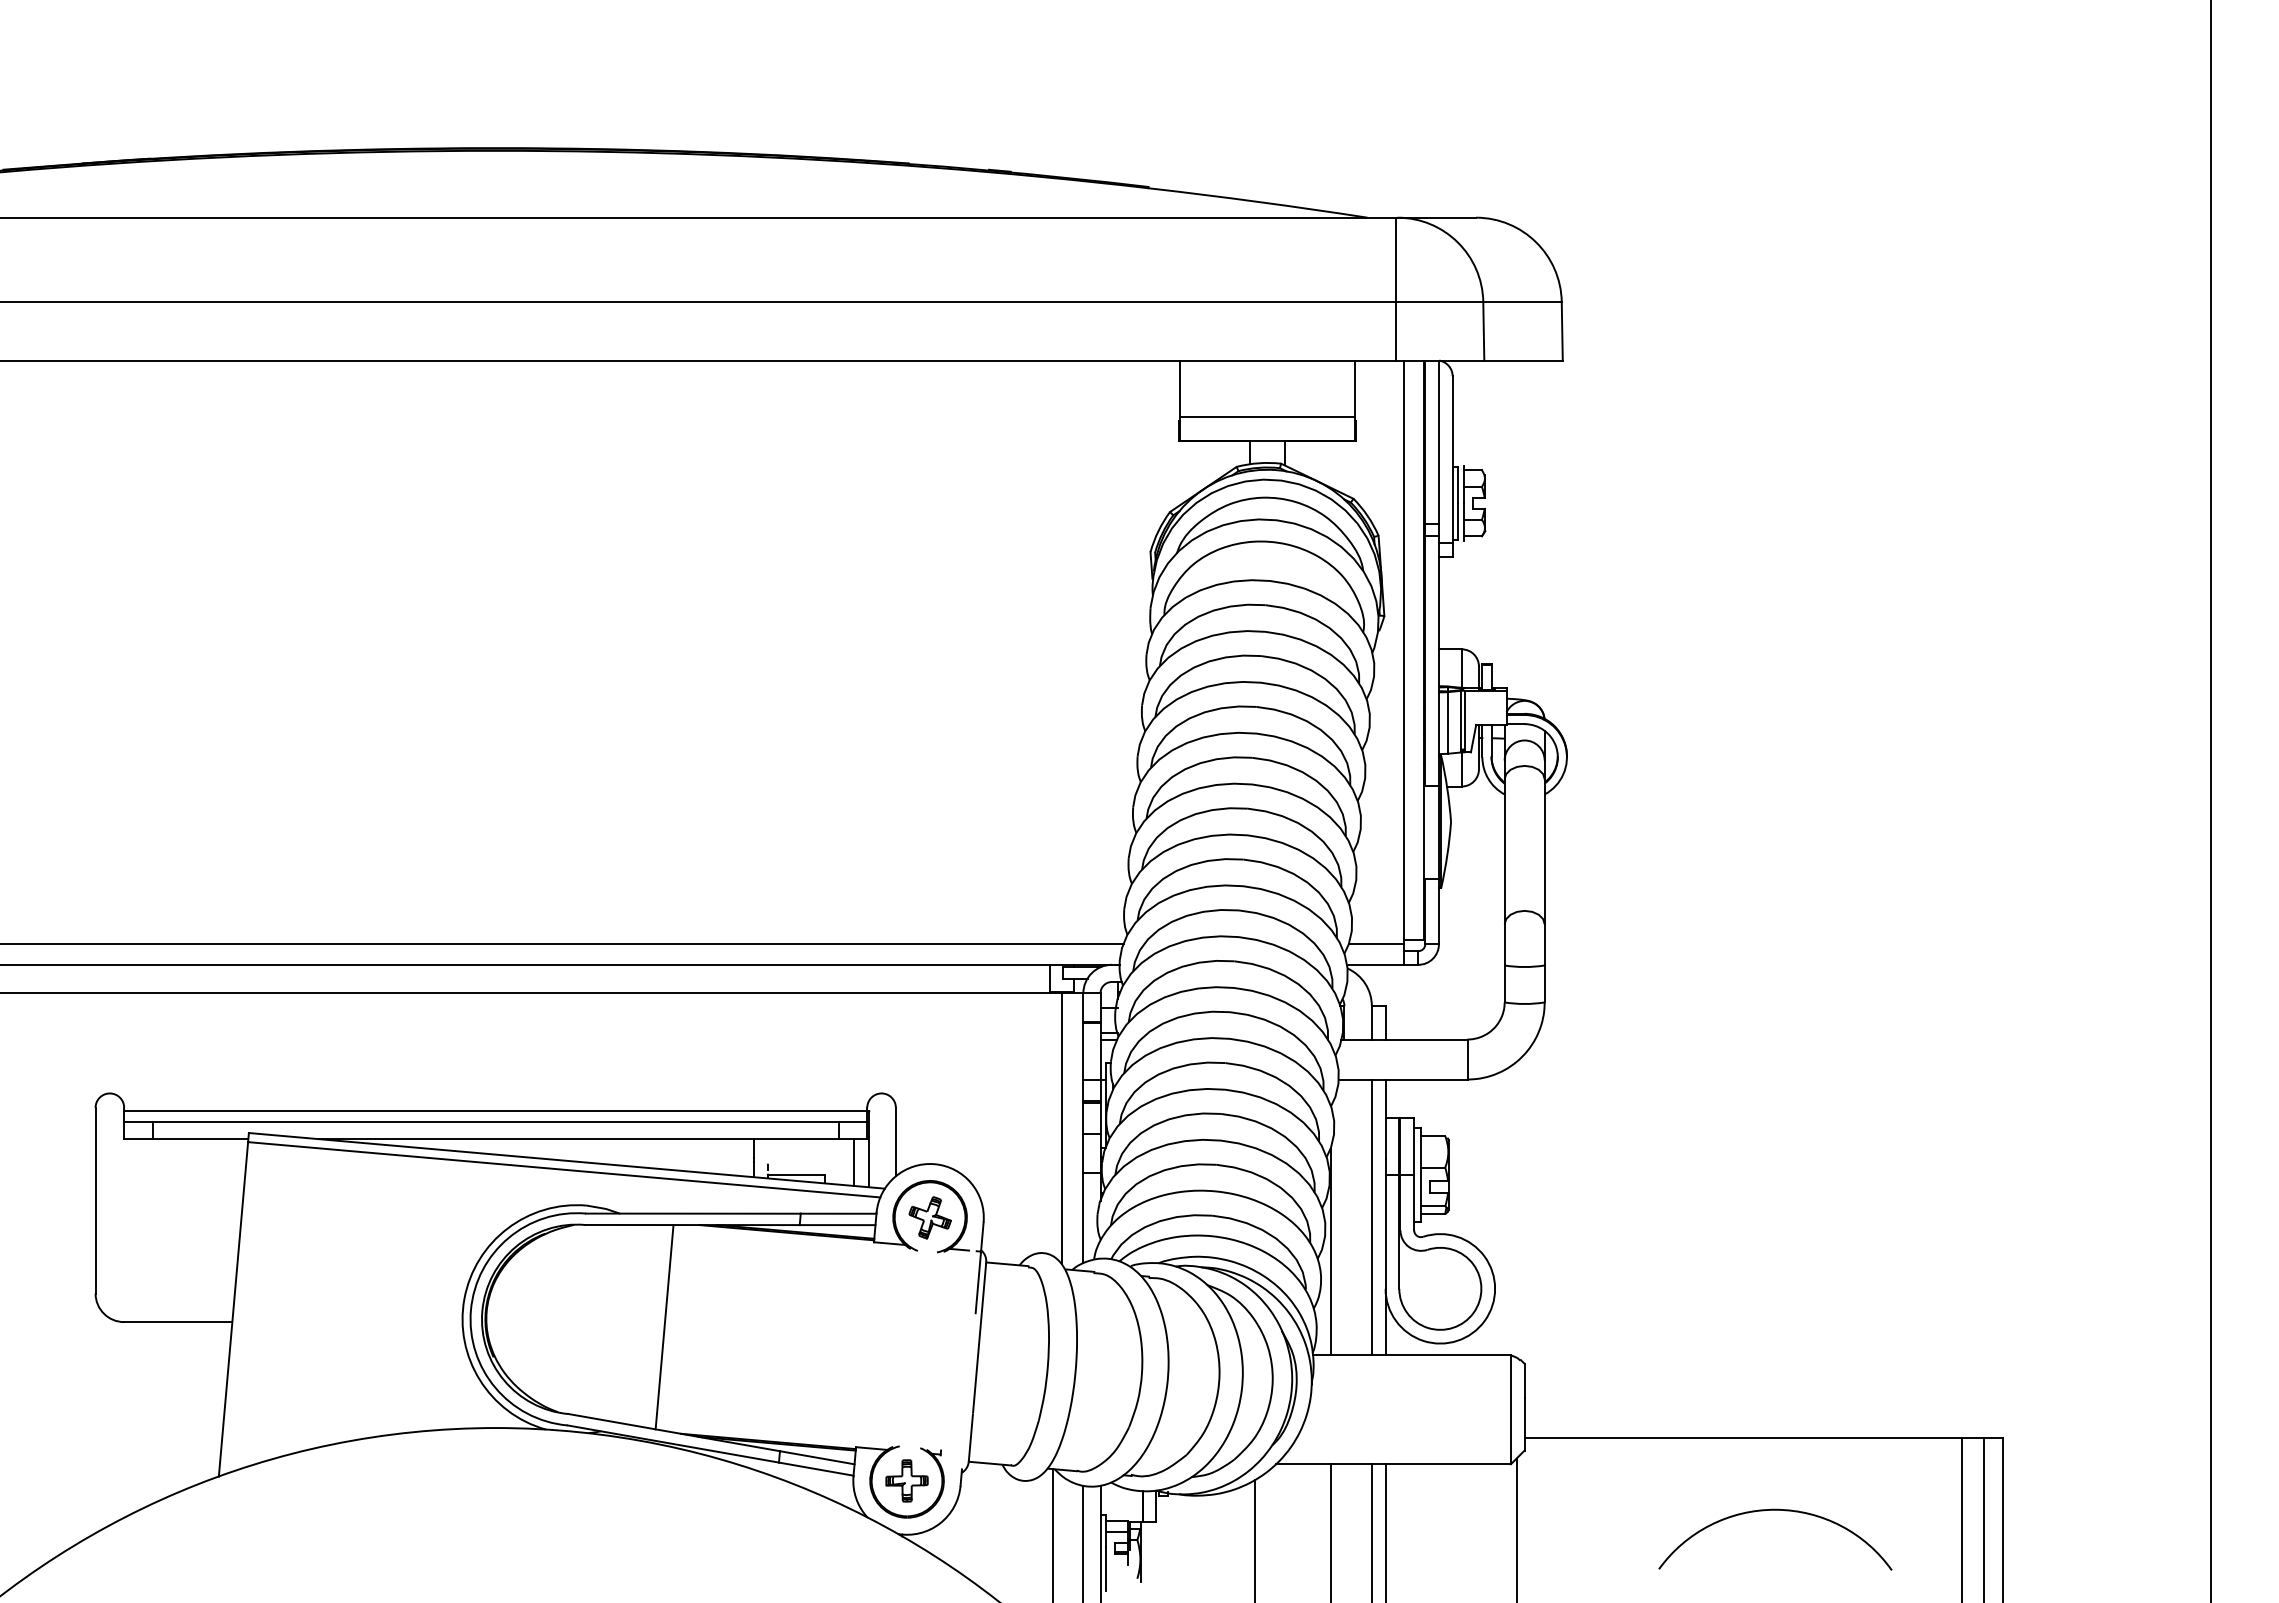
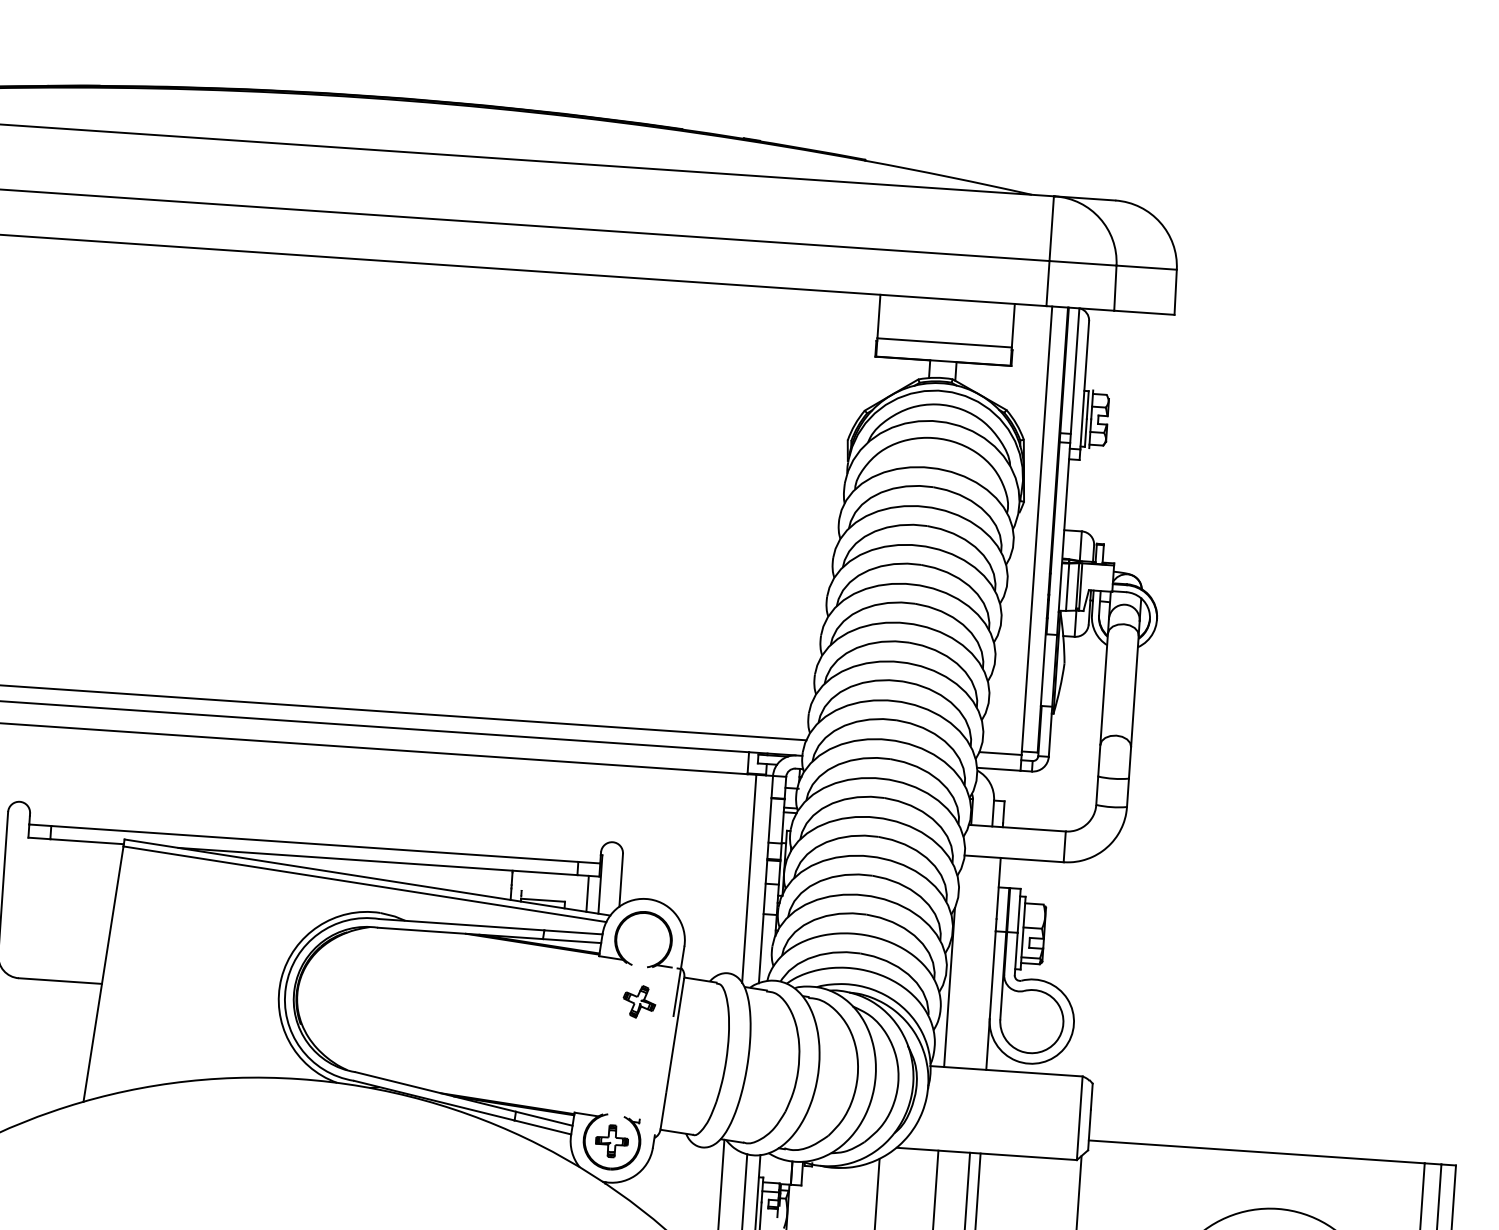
line: (495, 1110) -> (315, 835), removed
part: (929, 1217) -> (638, 1001), moved
line: (1371, 1217) -> (982, 963), removed
line: (664, 1327) -> (433, 1010), removed

